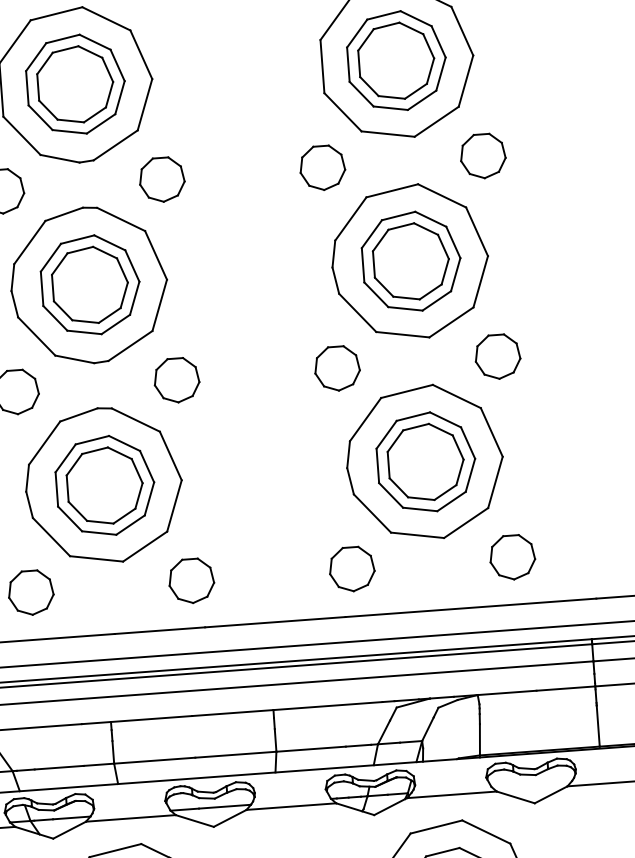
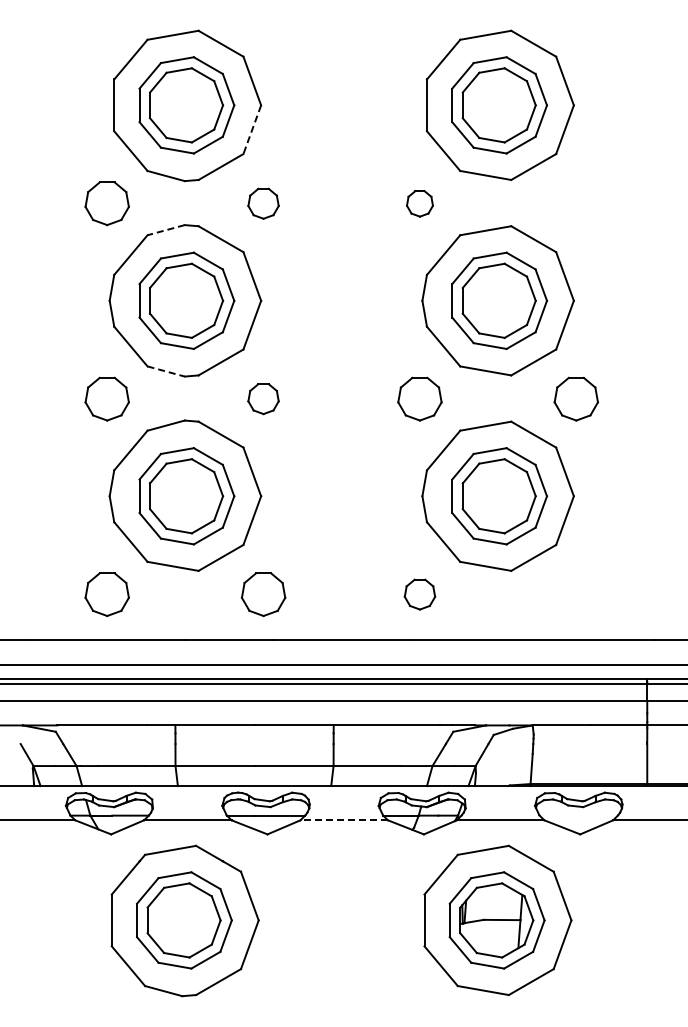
line: (145, 104) -> (252, 129), solid -> dashed
part: (482, 156) -> (575, 203), removed
part: (322, 167) -> (419, 203), size x0.6
part: (162, 179) -> (263, 203), size x0.7
line: (63, 214) -> (165, 230), solid -> dashed
line: (75, 359) -> (166, 371), solid -> dashed
part: (176, 379) -> (263, 398), size x0.7
part: (511, 557) -> (575, 594), removed
part: (351, 569) -> (419, 594), size x0.7
line: (291, 806) -> (344, 820), solid -> dashed

